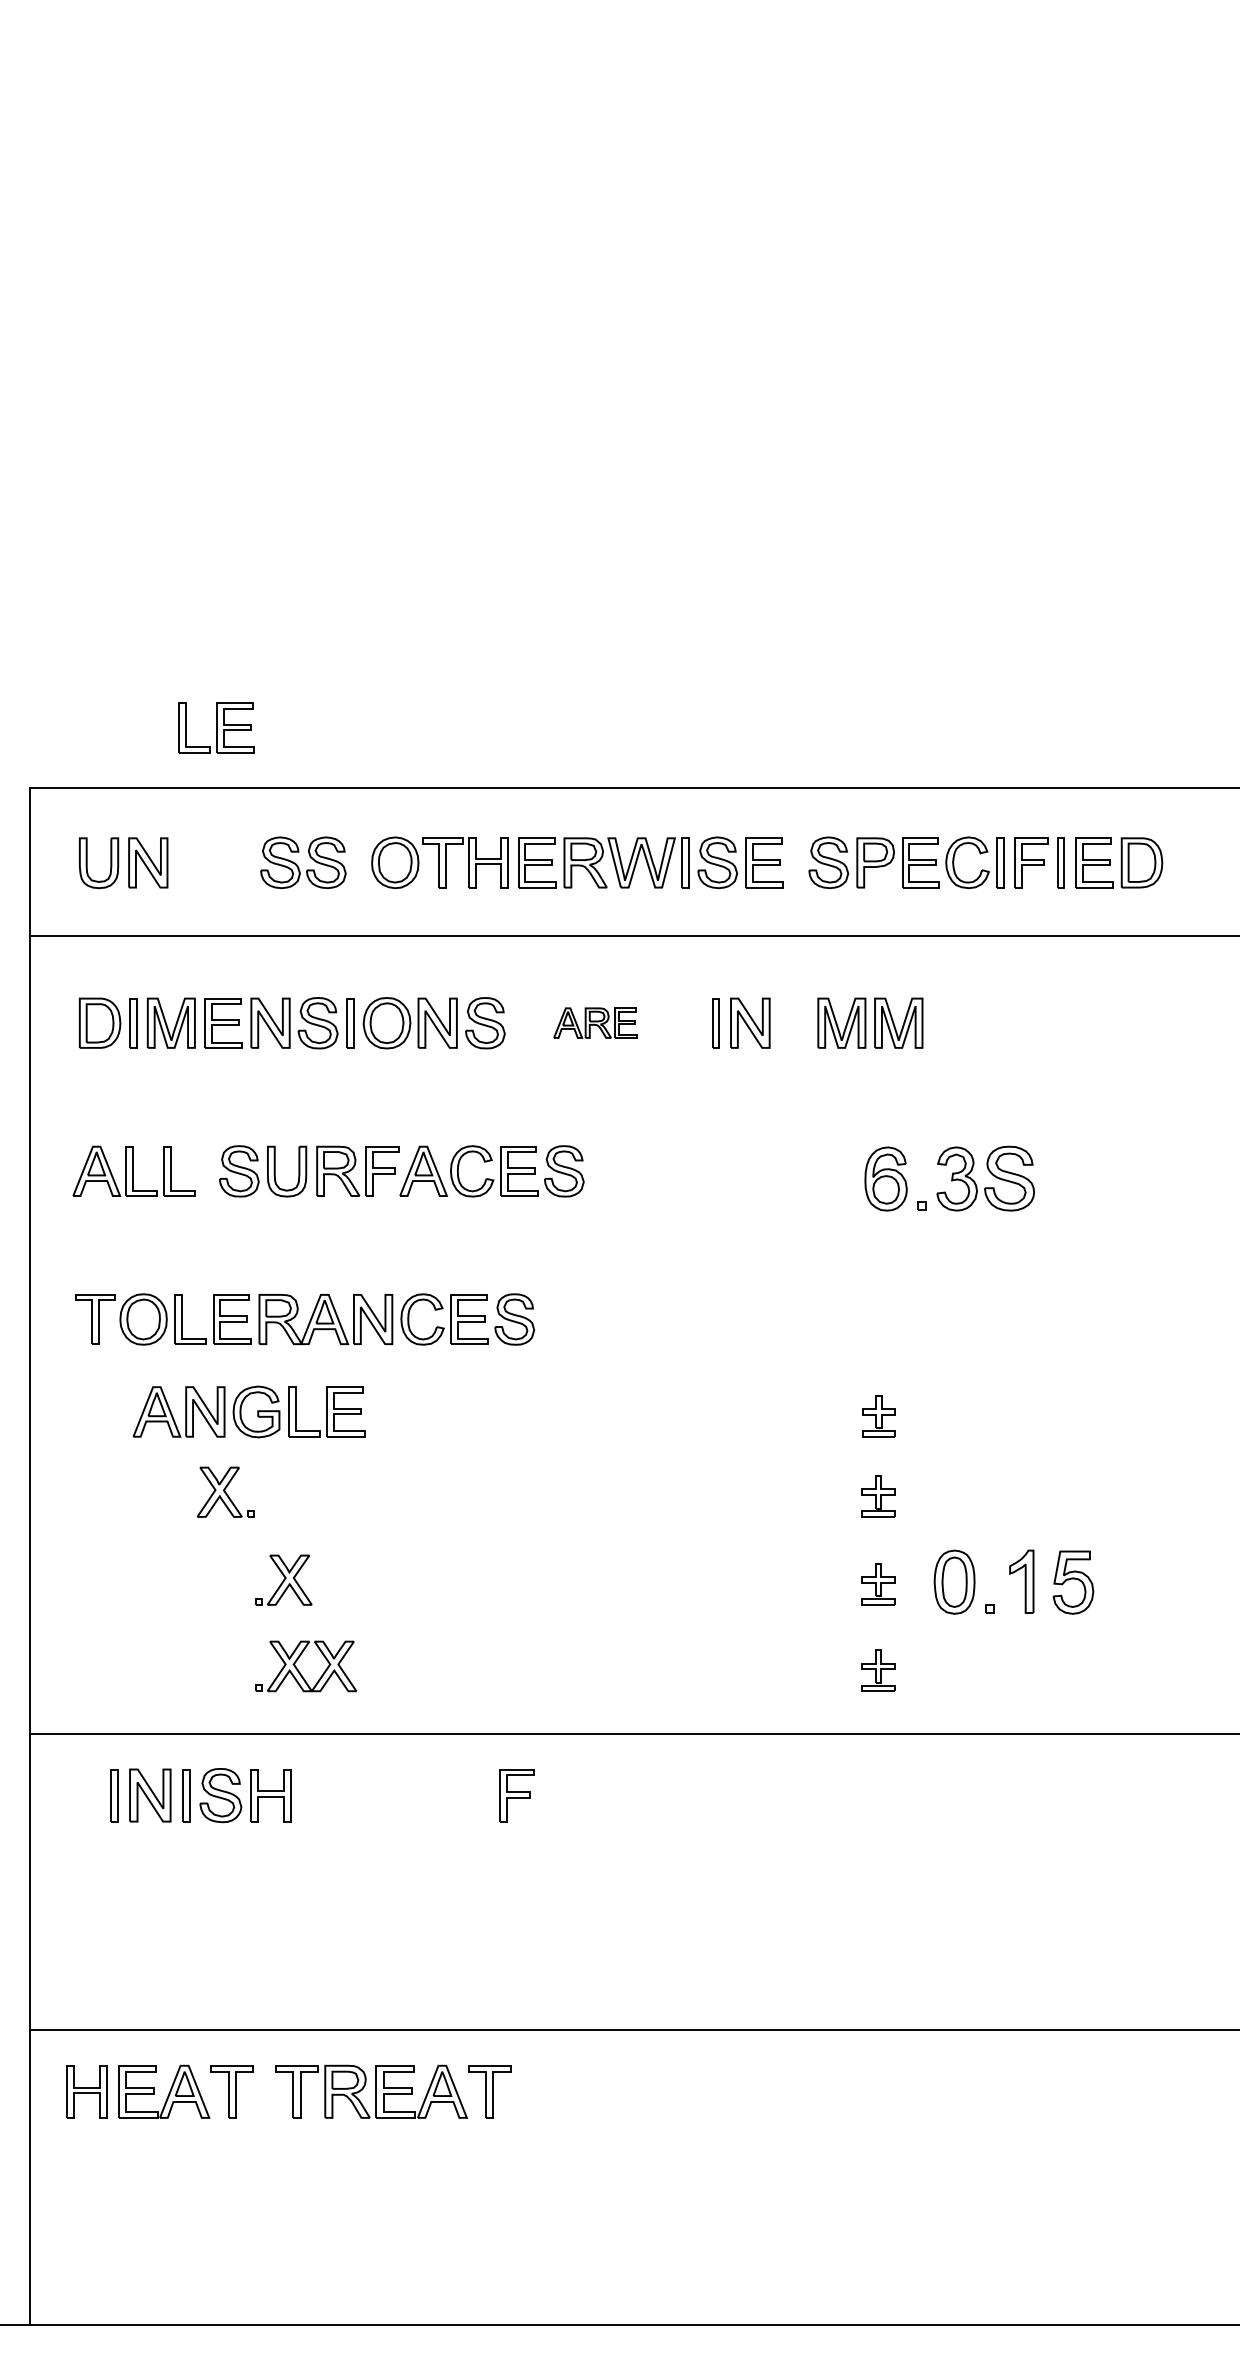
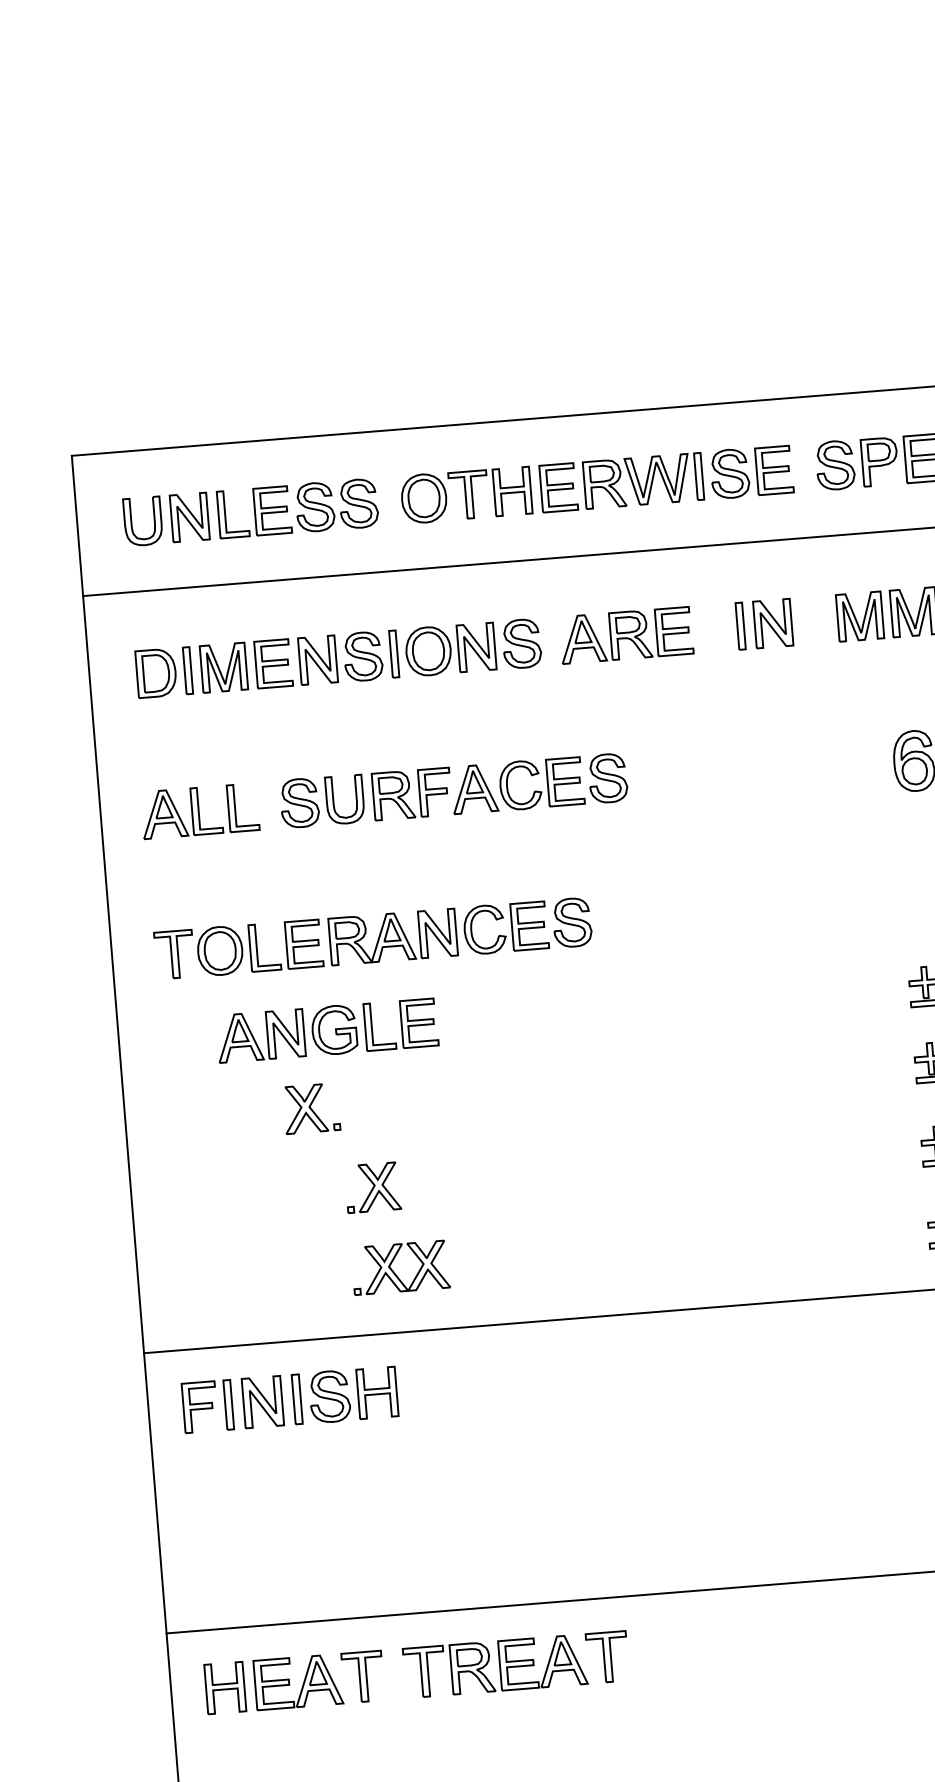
part: (216, 727) -> (254, 511), moved
part: (595, 1022) -> (626, 634), size x1.67
part: (516, 1795) -> (199, 1407), moved

